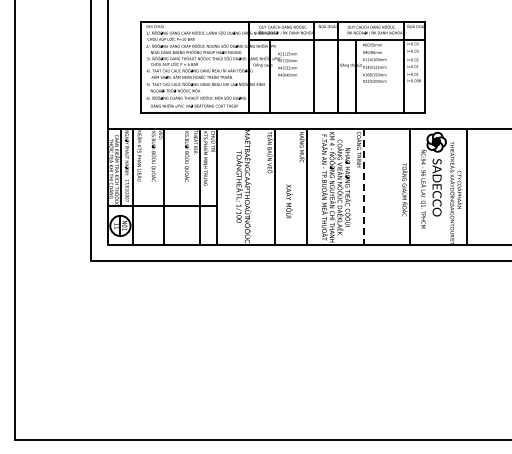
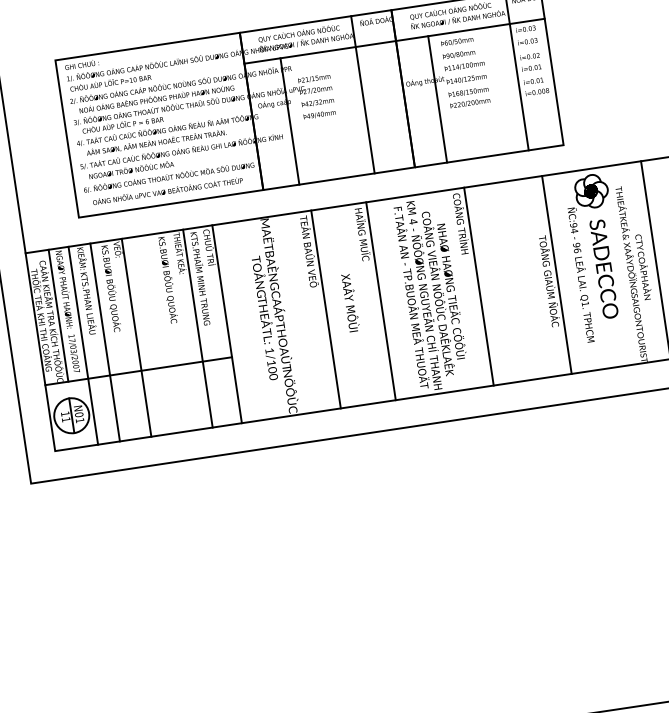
line: (145, 186) -> (104, 341), added
line: (364, 186) -> (479, 285), dashed -> solid
text: (289, 201) -> (350, 303), moved

